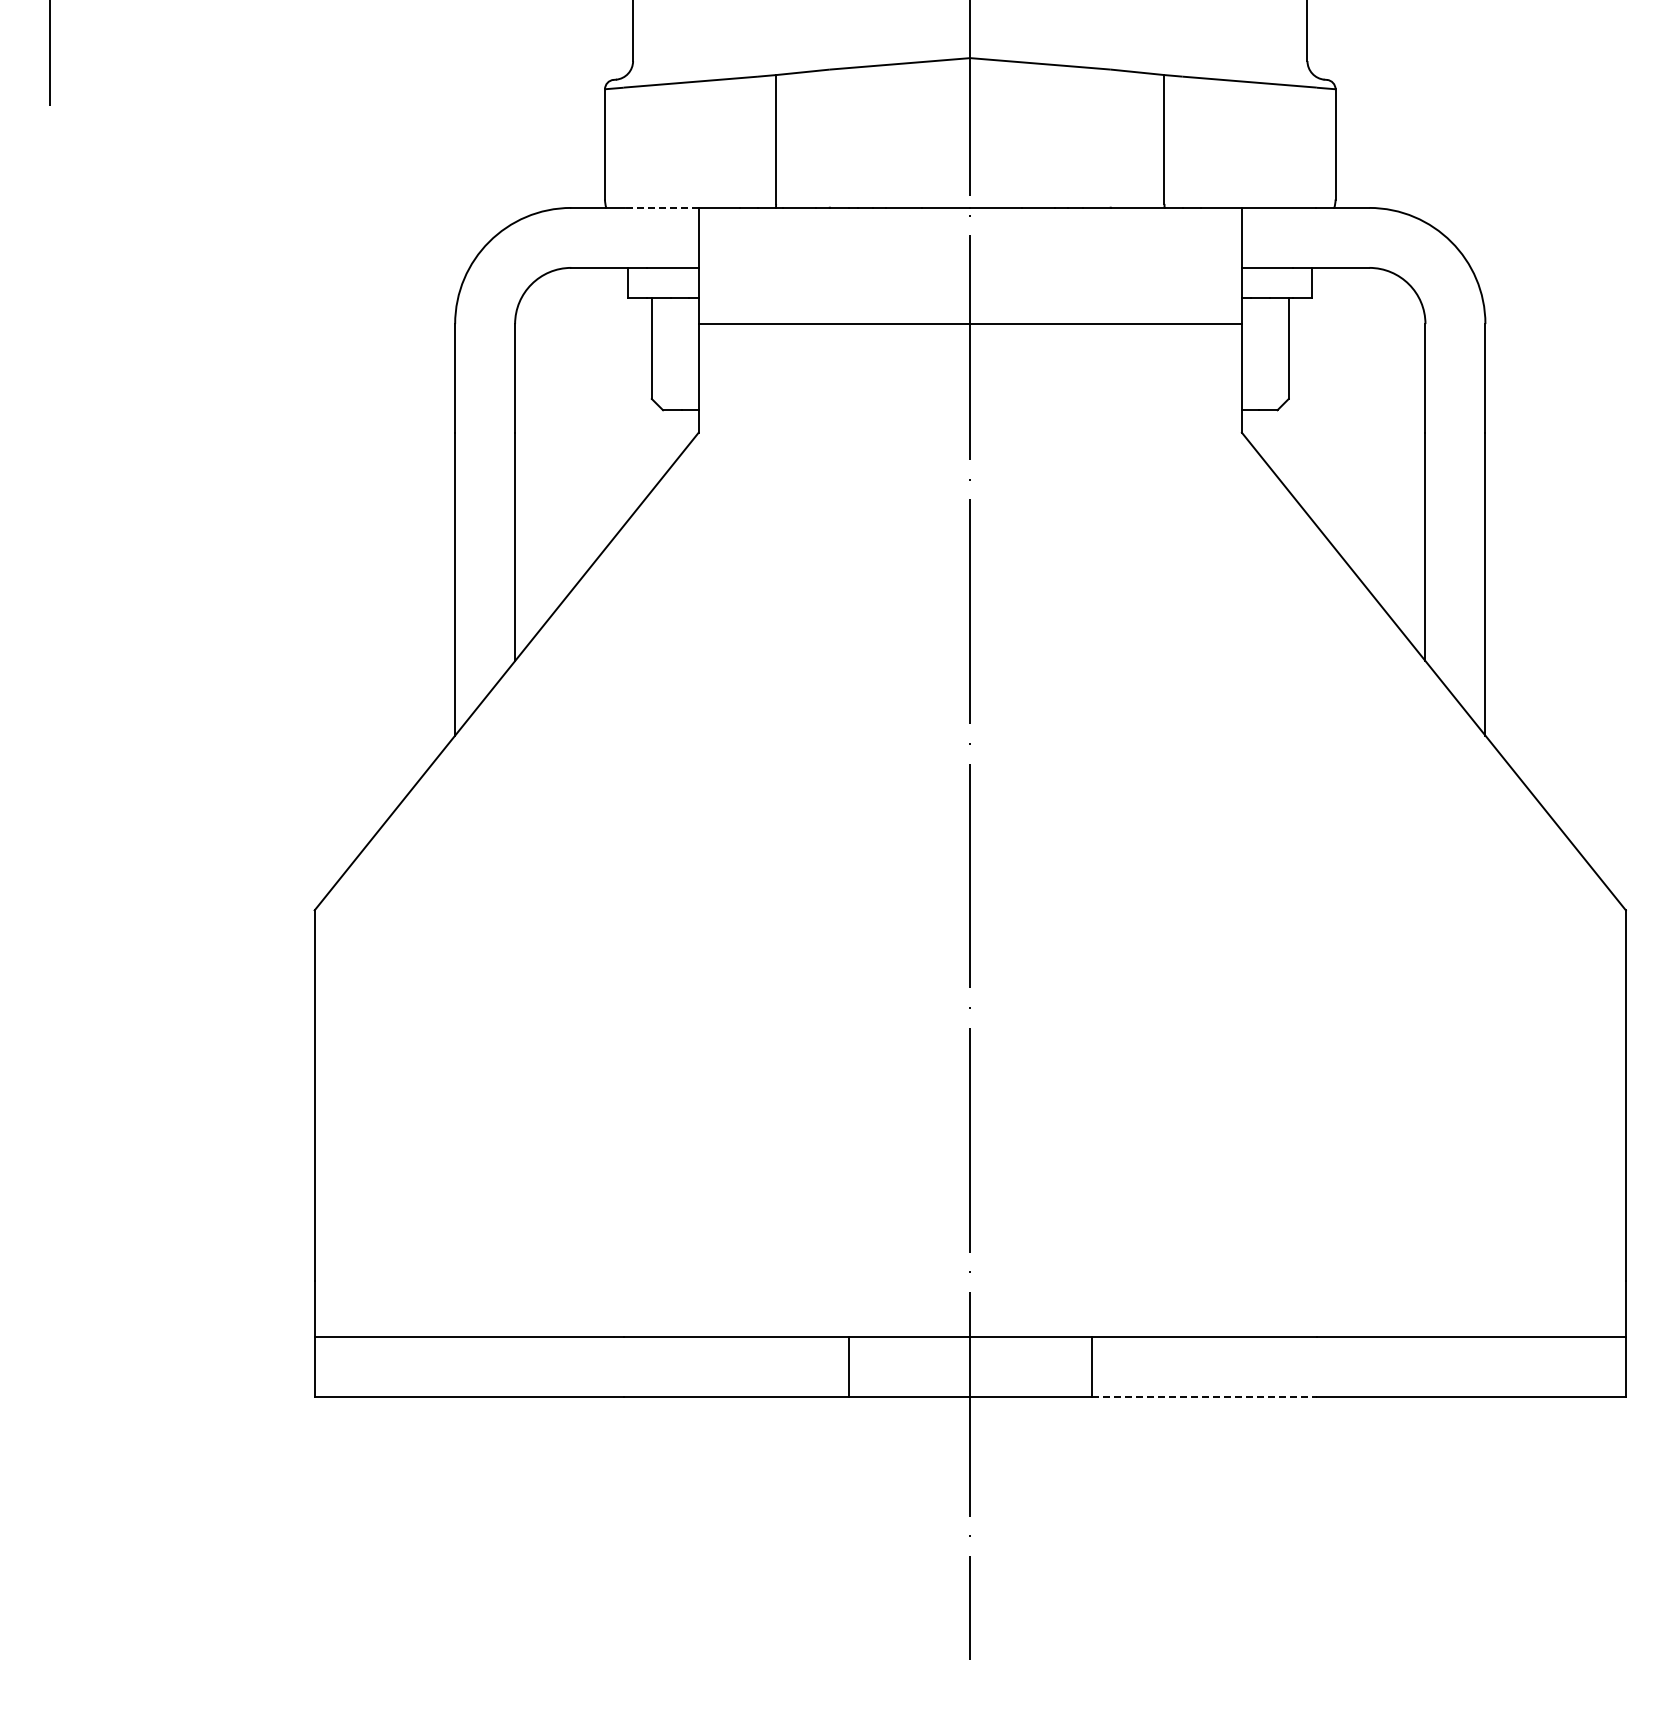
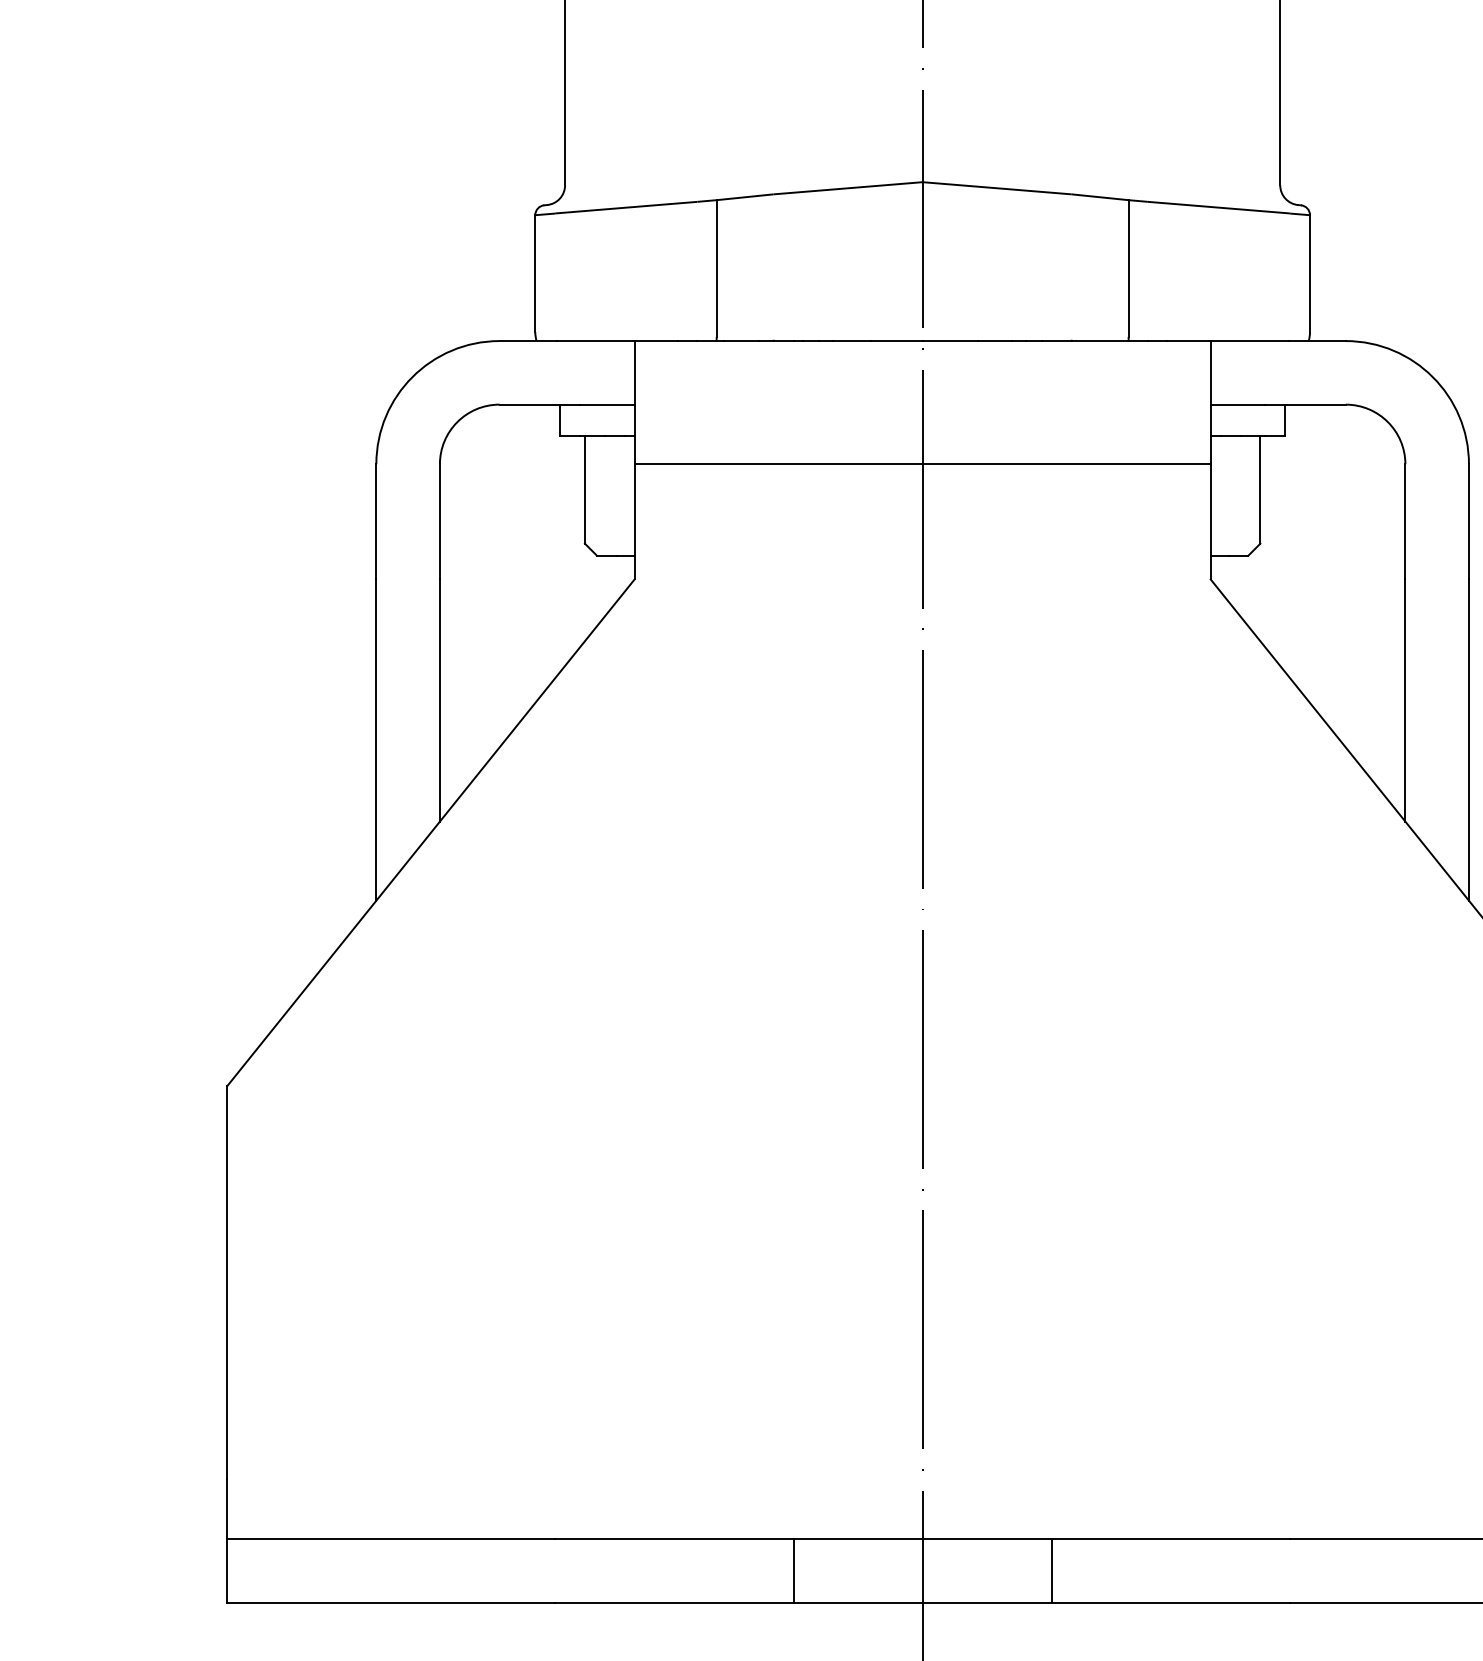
line: (661, 207) -> (595, 340), dashed -> solid
line: (1204, 1397) -> (1171, 1602), dashed -> solid

